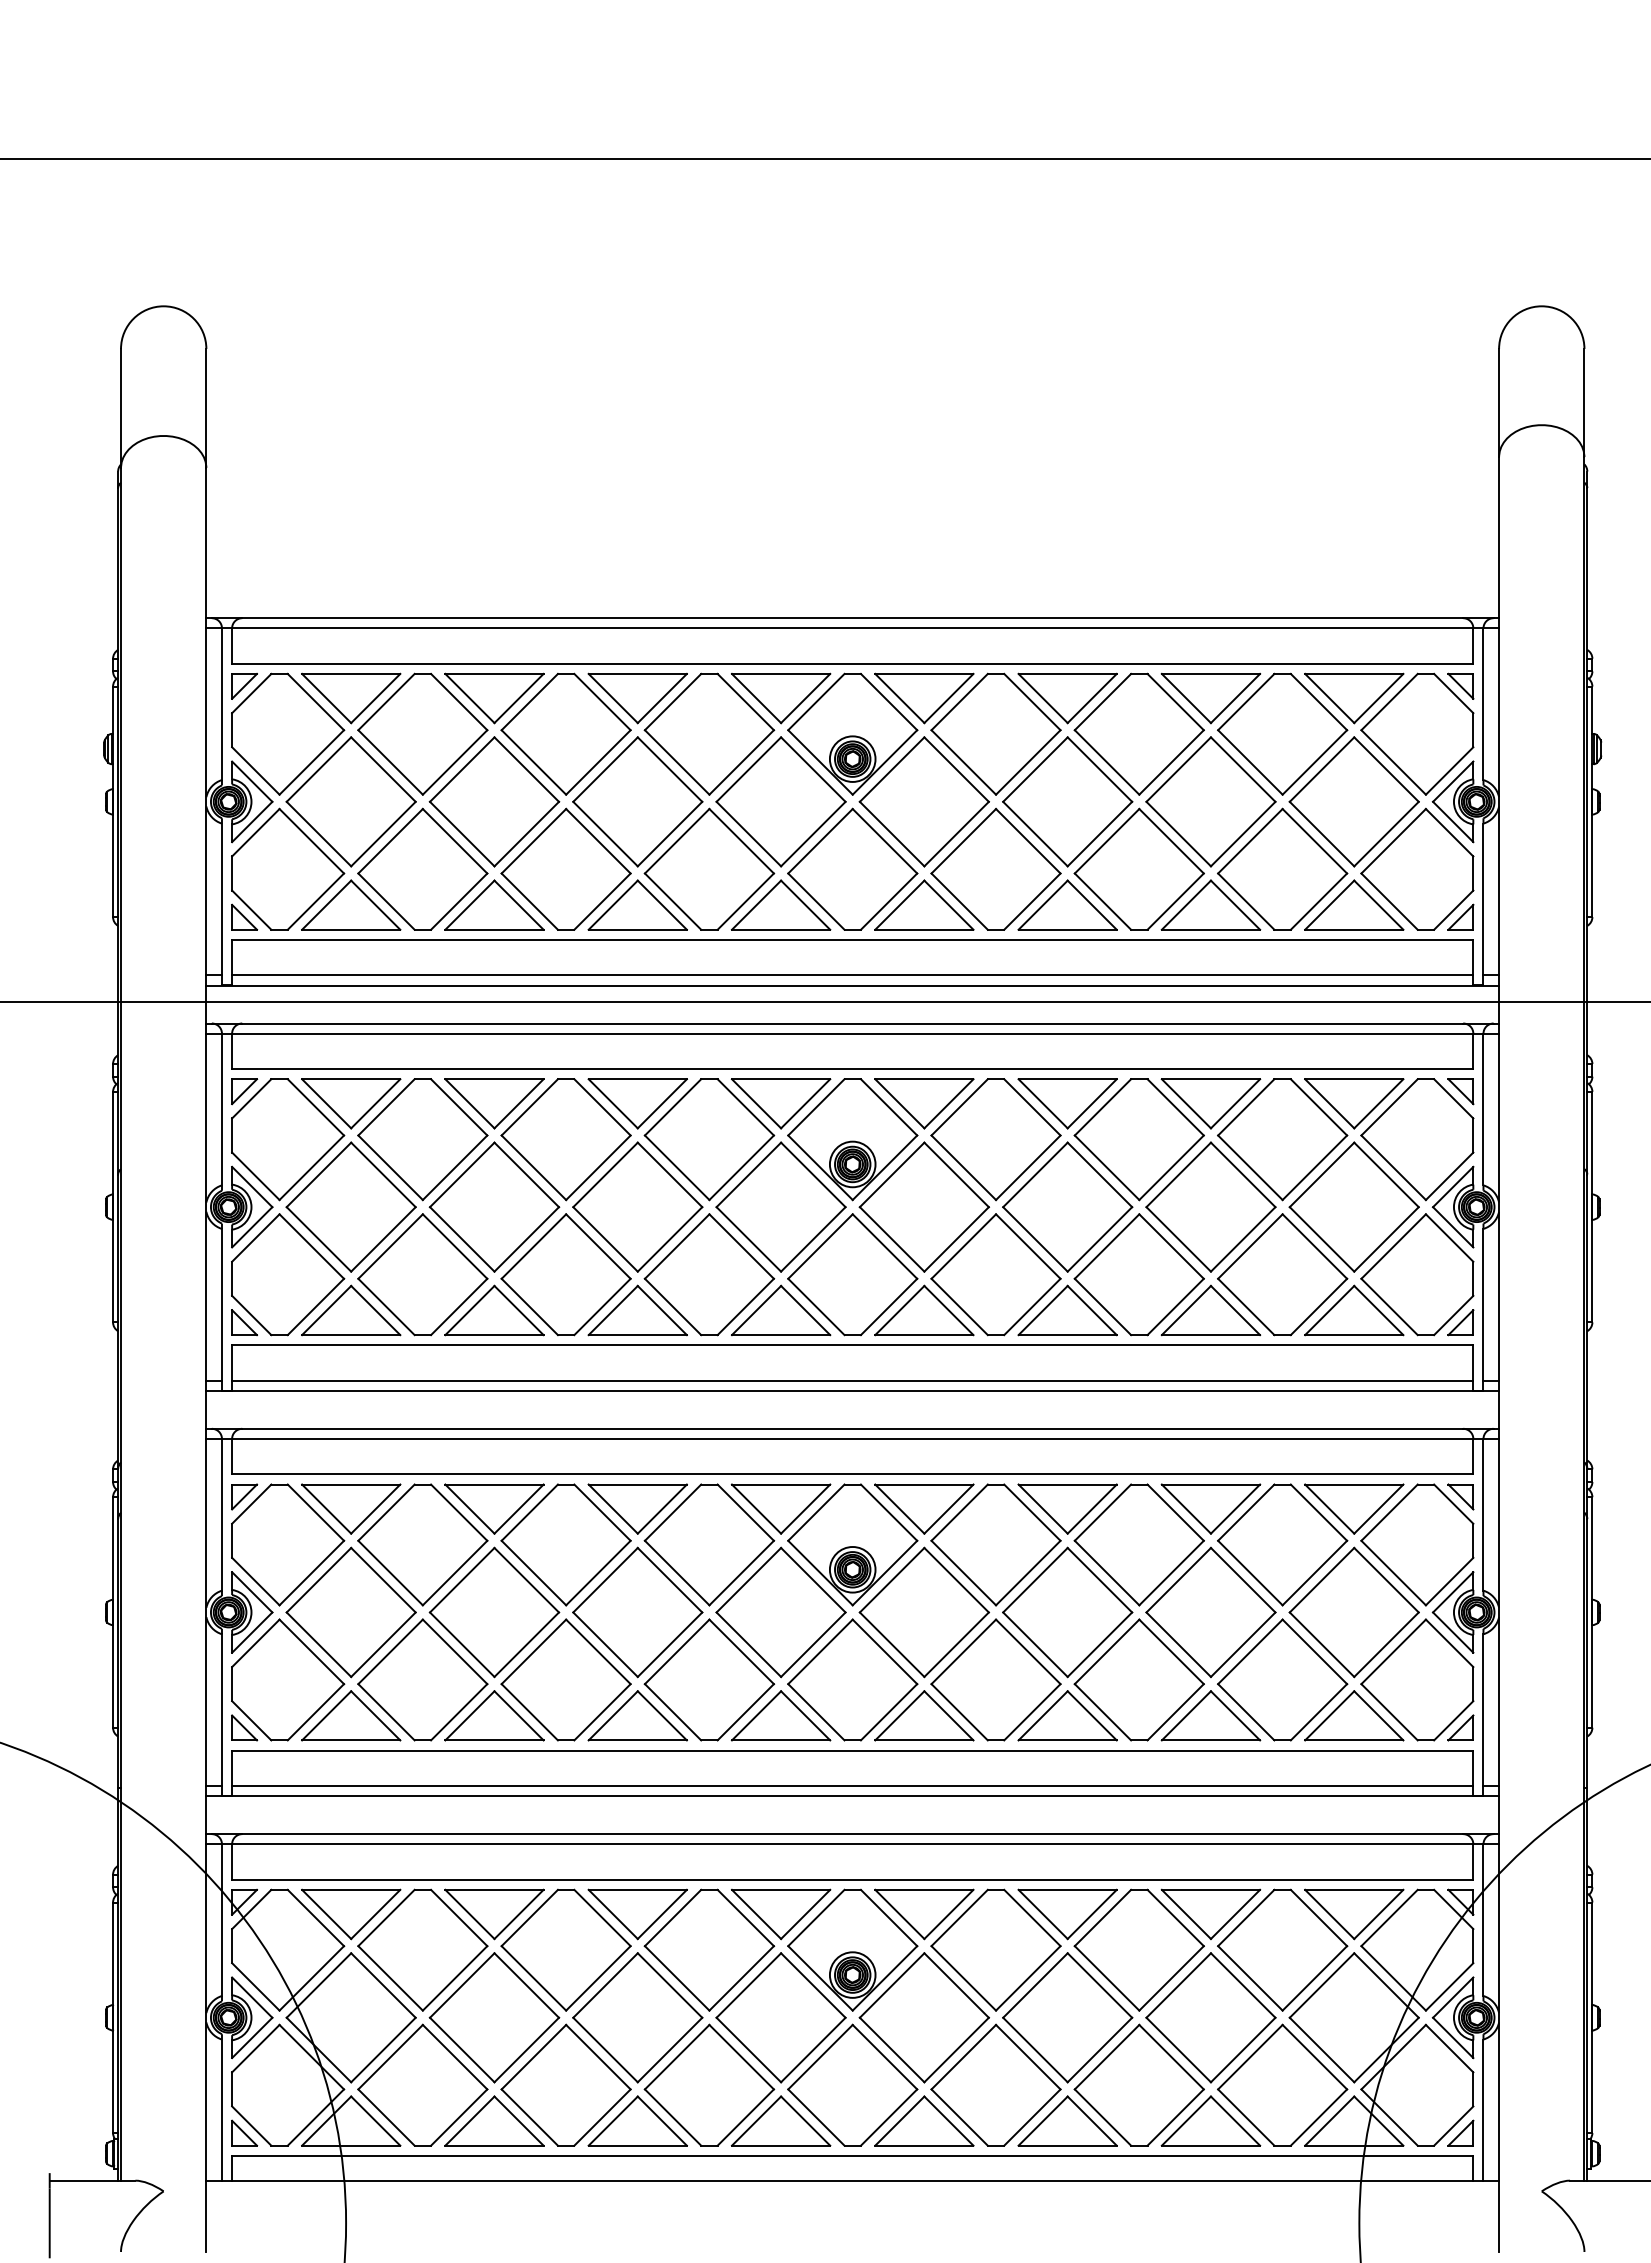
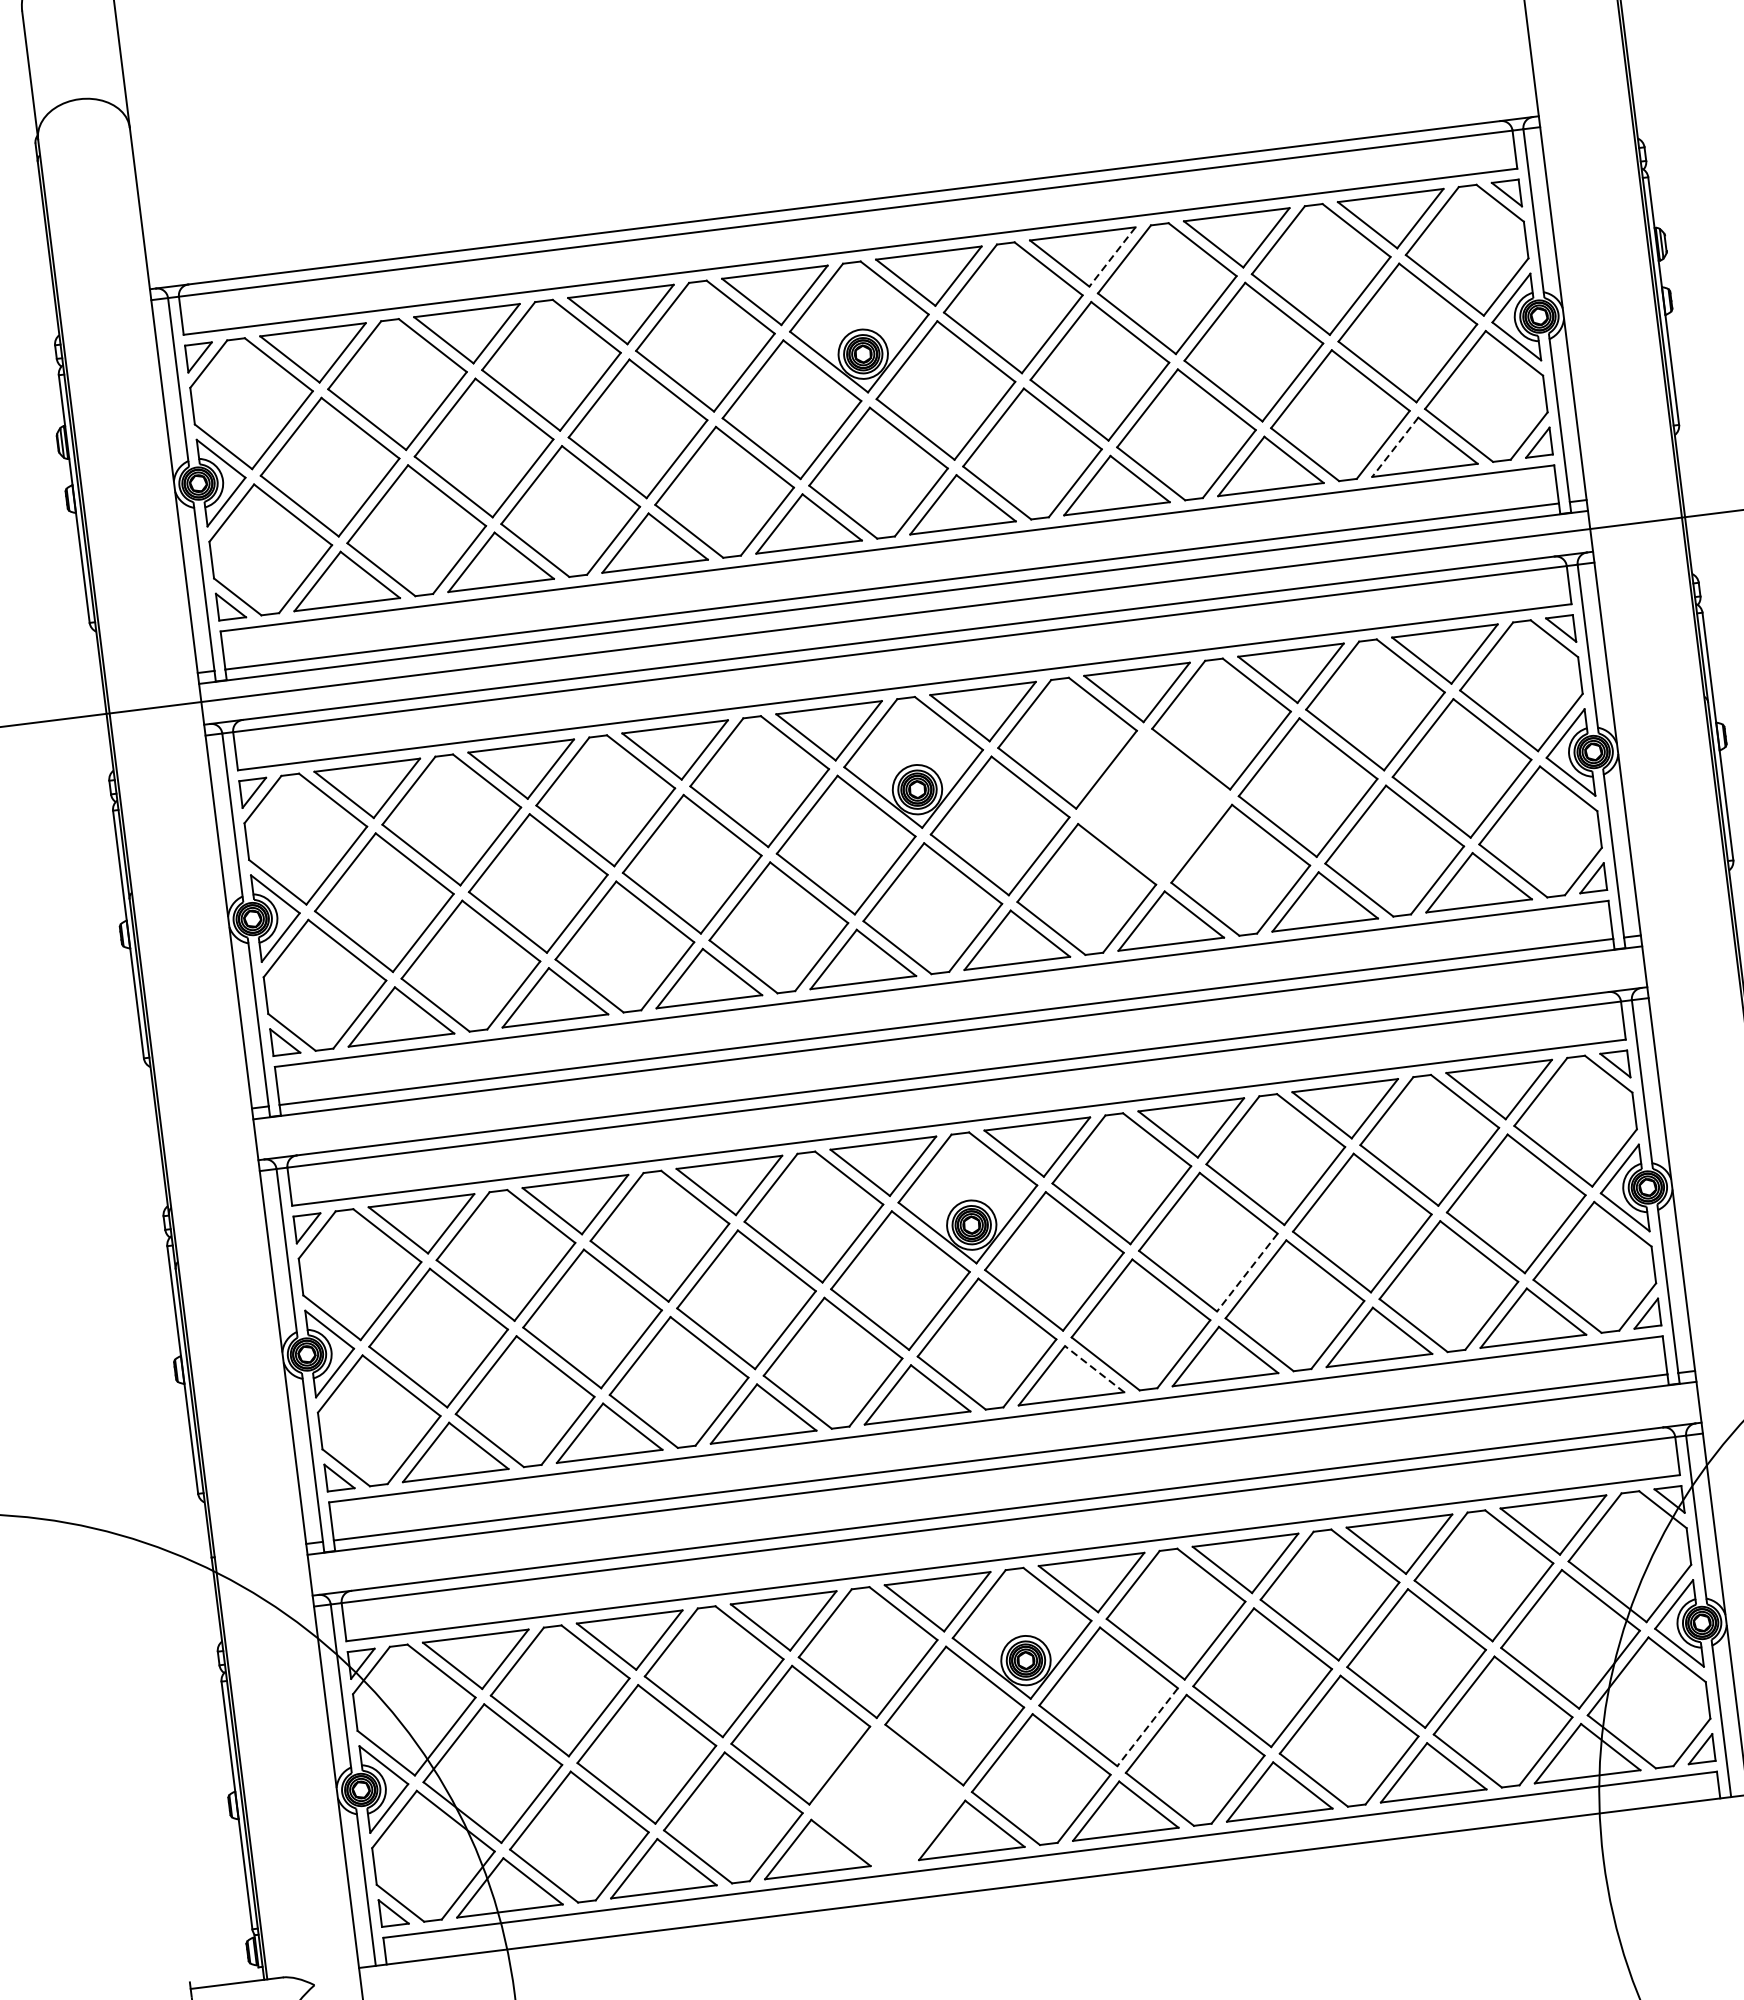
line: (1092, 698) -> (1112, 256), solid -> dashed
line: (1329, 905) -> (1395, 447), solid -> dashed
part: (1067, 1206) -> (1153, 806), removed
line: (1099, 1644) -> (1246, 1272), solid -> dashed
line: (948, 1715) -> (1094, 1368), solid -> dashed
line: (956, 2050) -> (1147, 1727), solid -> dashed
part: (709, 2084) -> (886, 1797), removed

